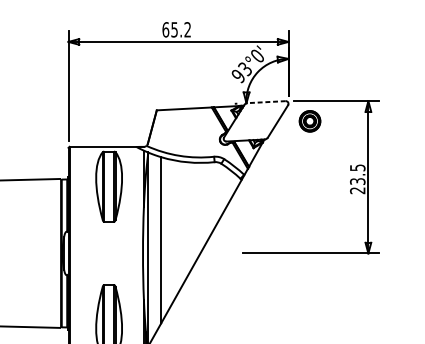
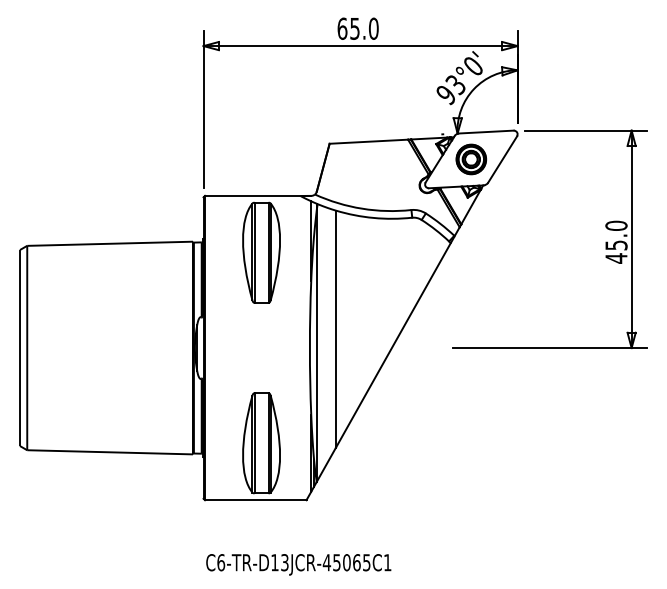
text: (187, 29) -> (373, 28), 65.2 -> 65.0
line: (266, 102) -> (485, 132), dashed -> solid
part: (310, 121) -> (471, 159), moved
text: (357, 178) -> (616, 241), 23.5 -> 45.0

